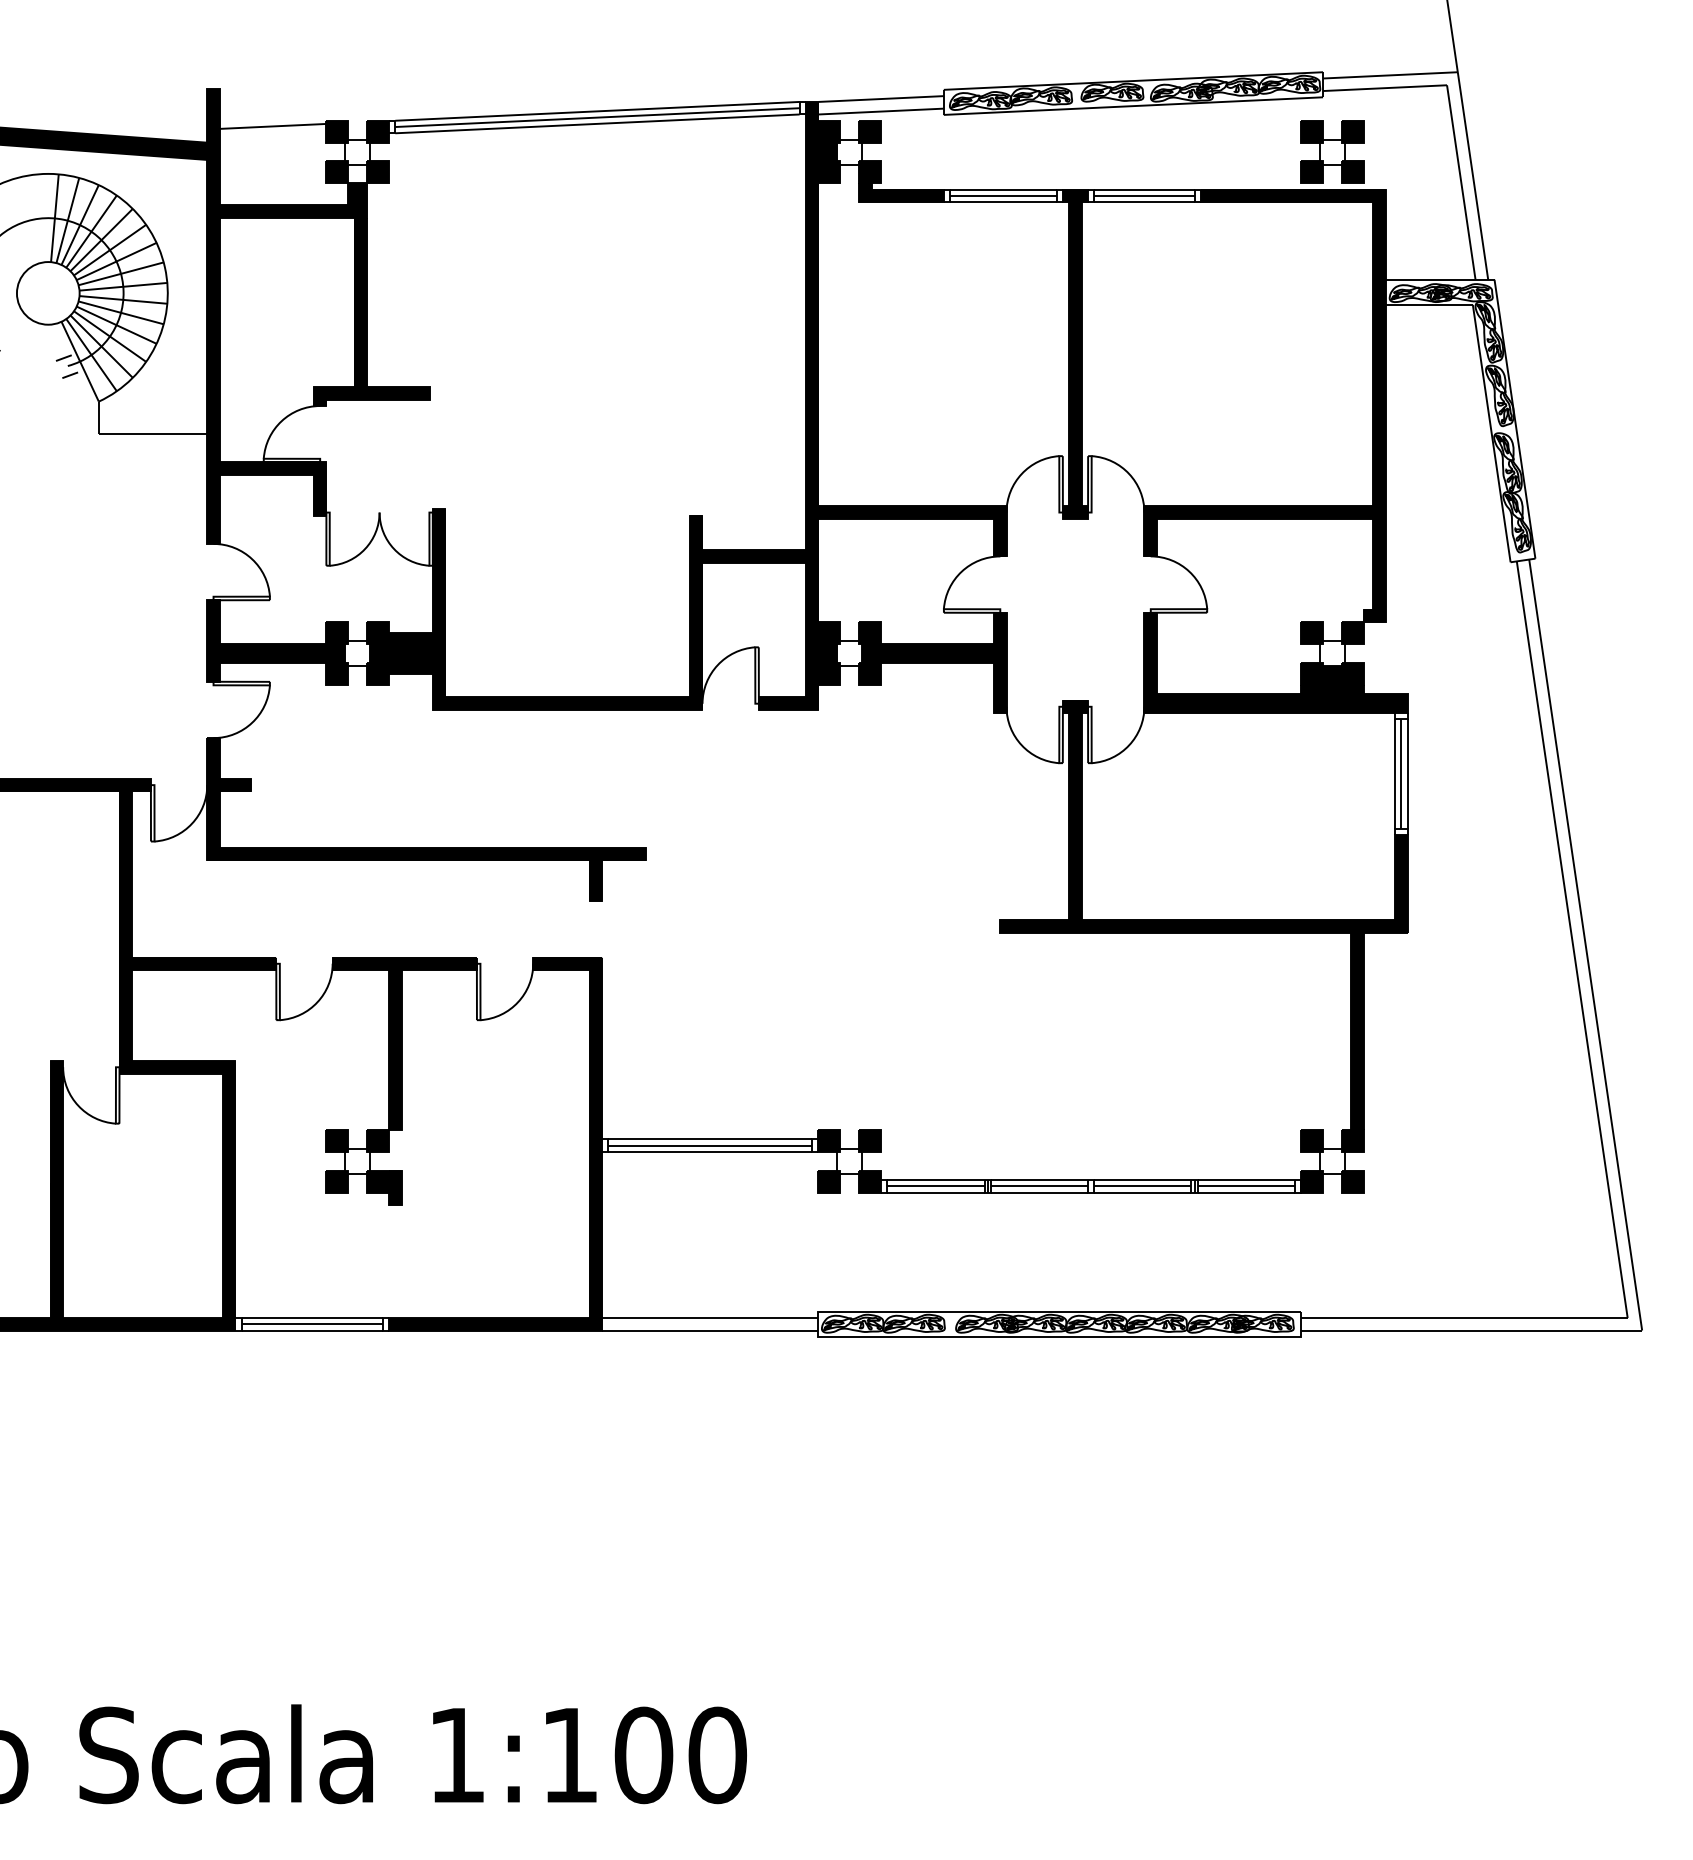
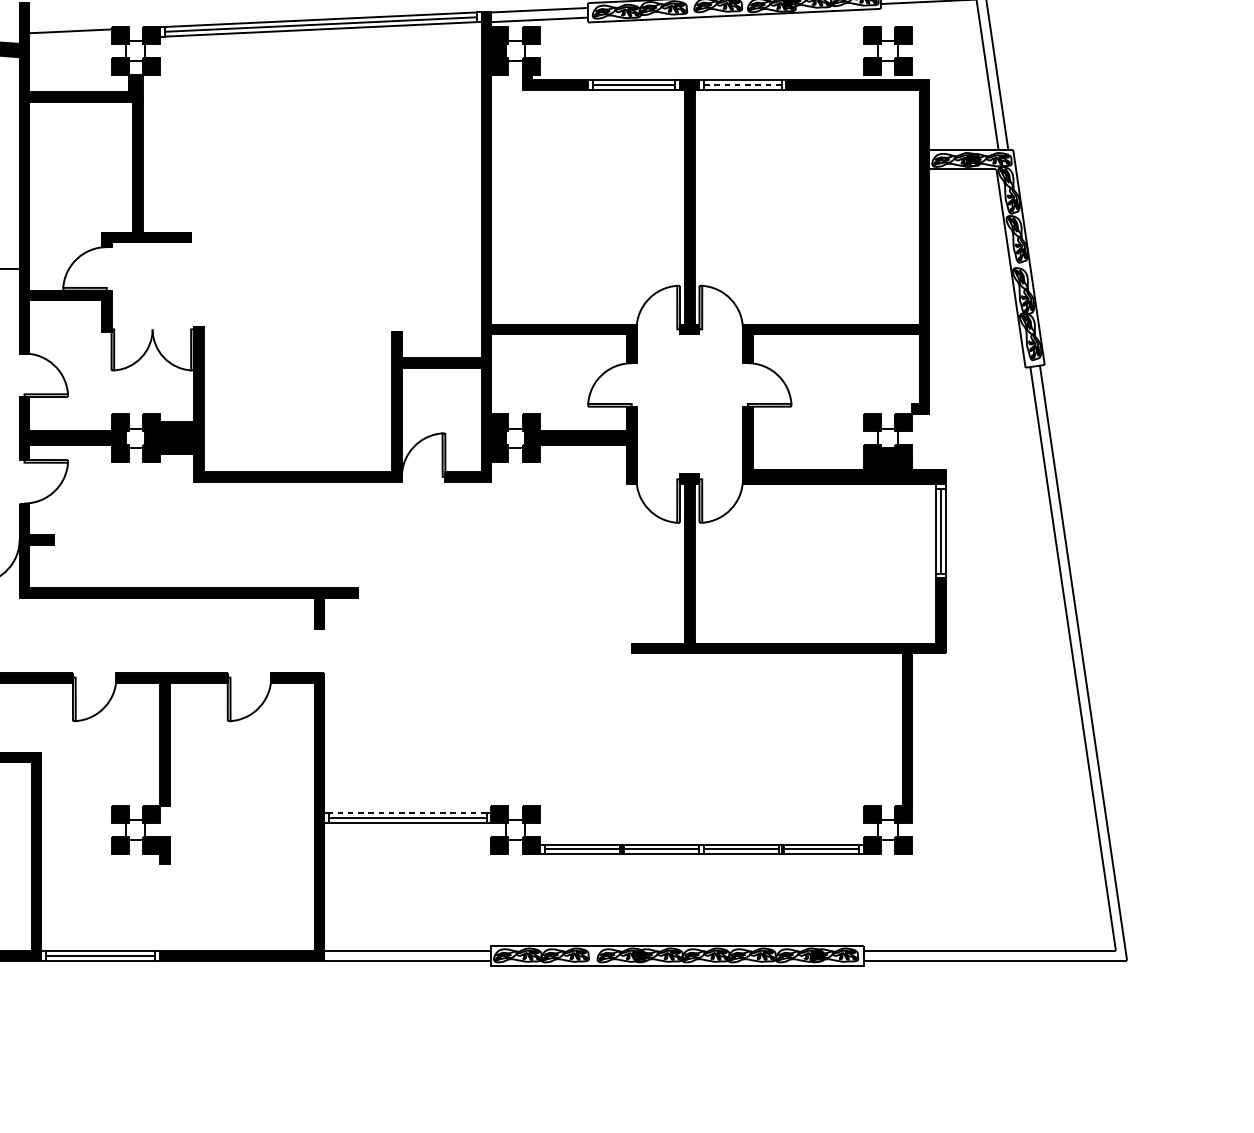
line: (1144, 195) -> (743, 84), solid -> dashed
line: (710, 1139) -> (408, 813), solid -> dashed

